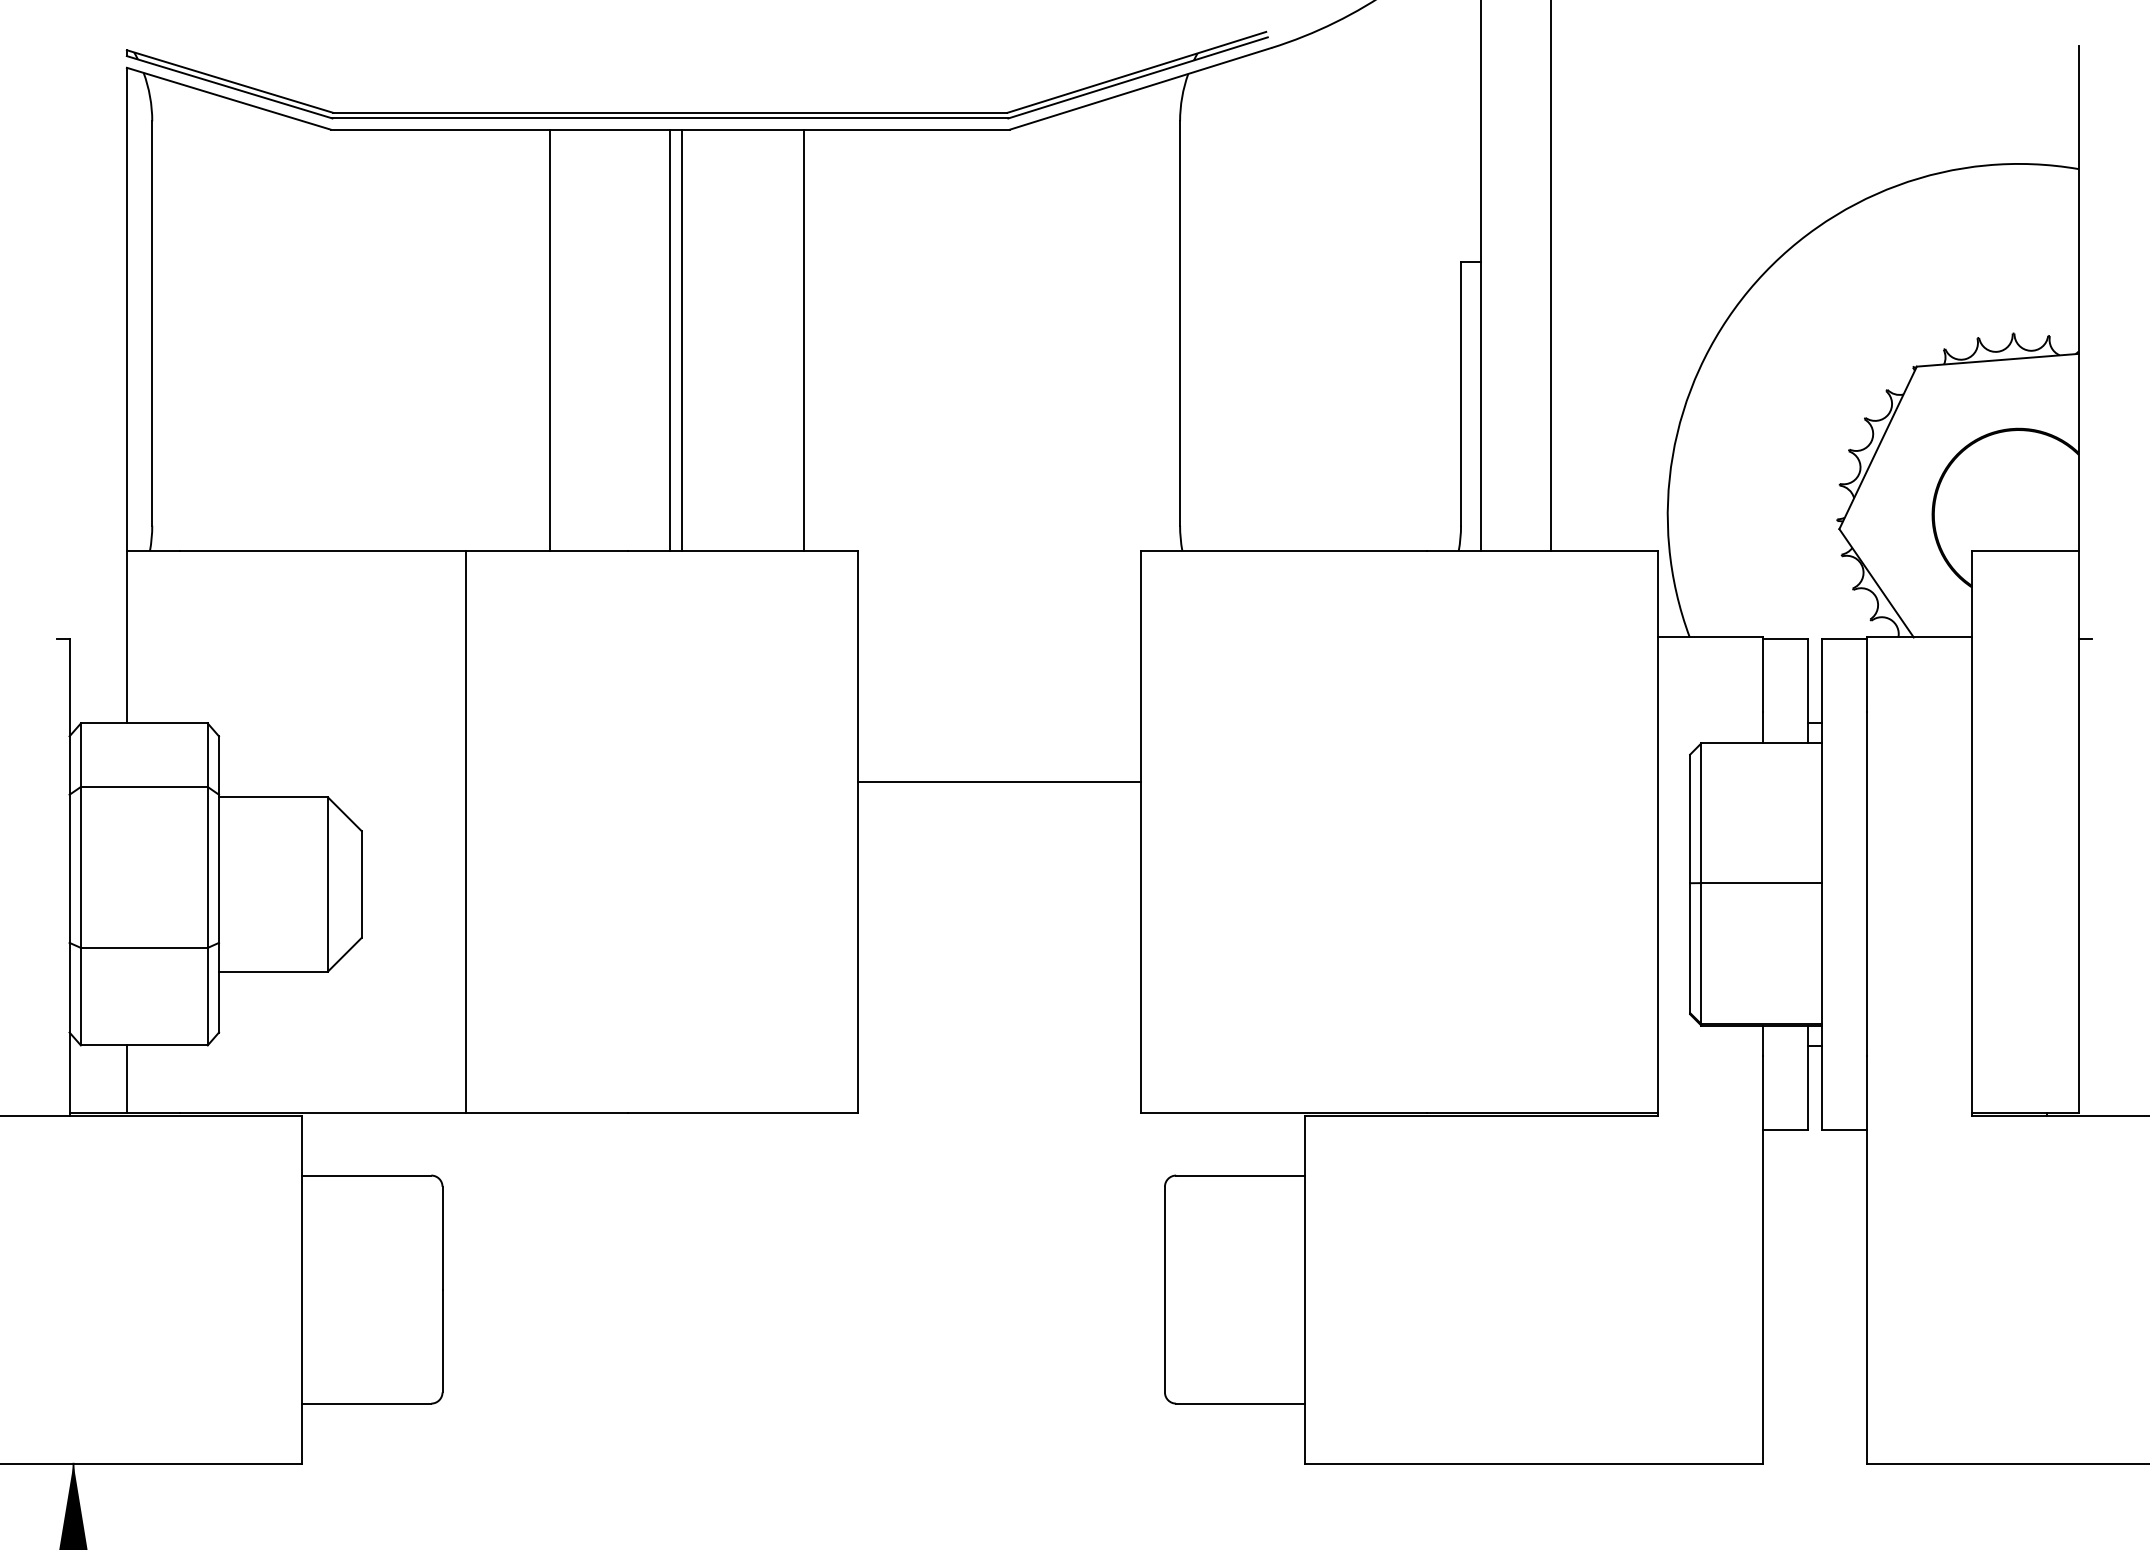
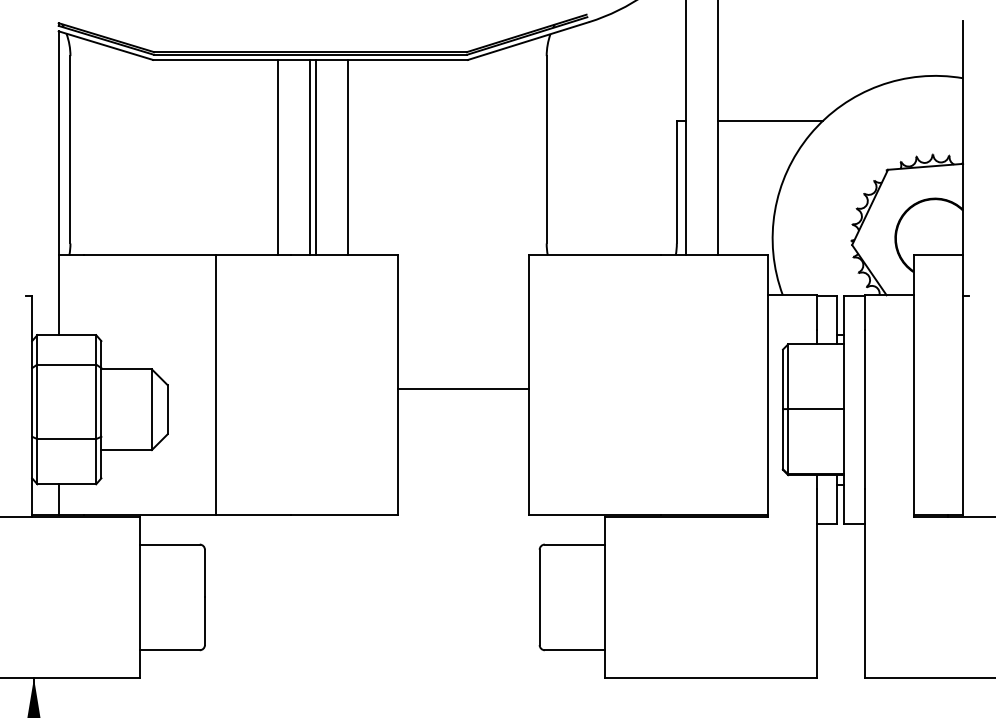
line: (1663, 262) -> (770, 121), added
line: (549, 340) -> (277, 157), moved
line: (804, 340) -> (348, 157), moved
line: (998, 782) -> (462, 389), moved

